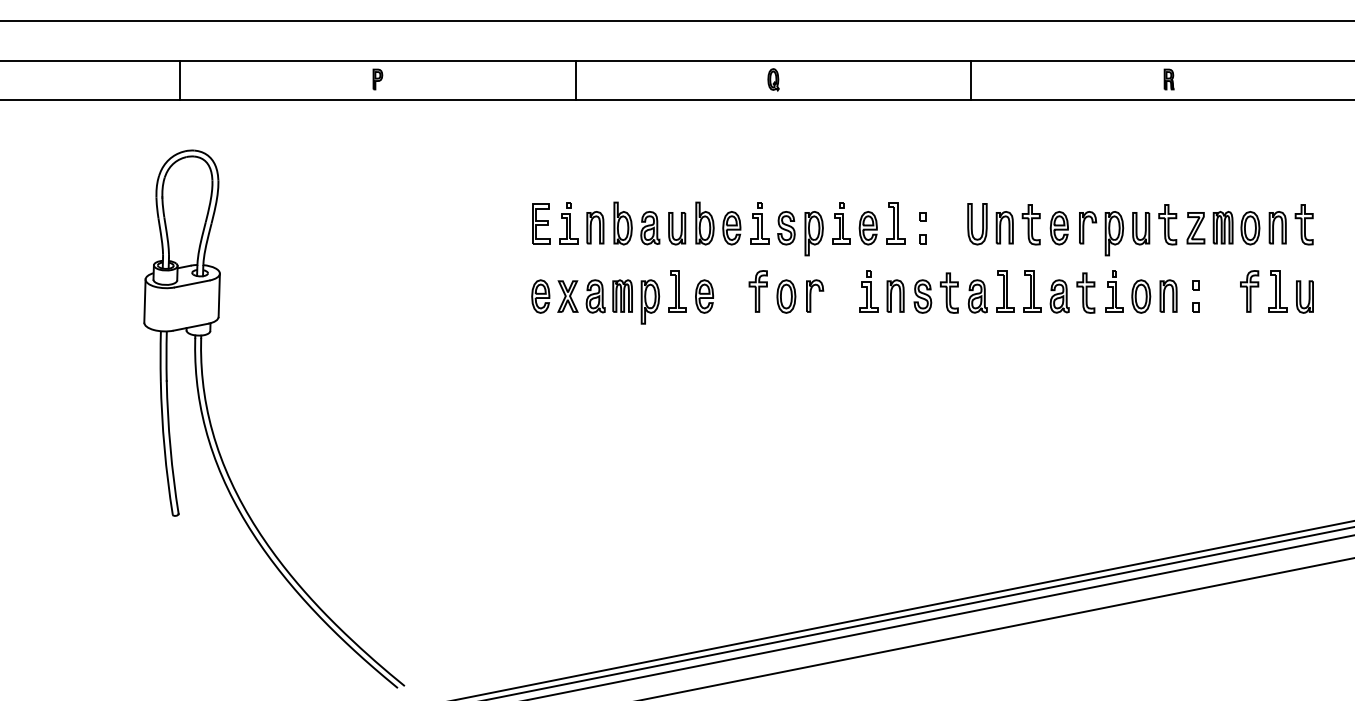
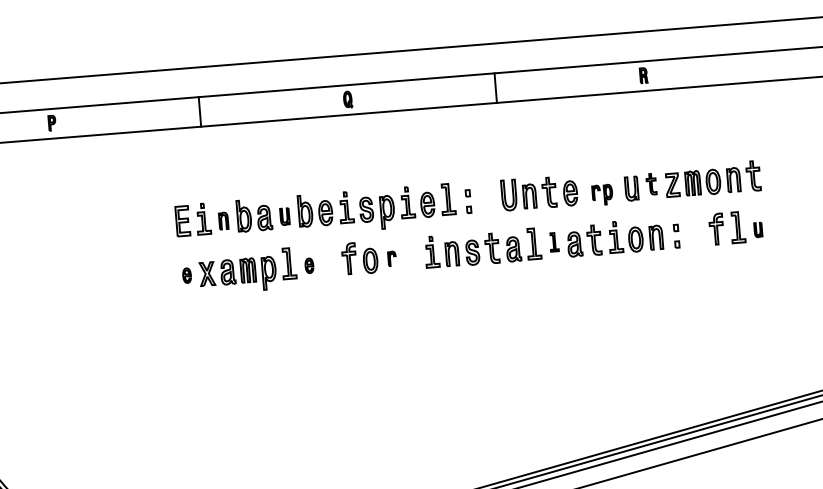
part: (1167, 224) -> (651, 184), size x0.7
part: (595, 227) -> (223, 220), size x0.7
part: (677, 228) -> (285, 216), size x0.7
part: (1101, 233) -> (602, 194), size x0.6
part: (1032, 291) -> (554, 242), size x0.6
part: (815, 295) -> (392, 258), size x0.6
part: (540, 296) -> (186, 275), size x0.6
part: (704, 296) -> (309, 265), size x0.6
part: (1304, 296) -> (757, 229), size x0.6

